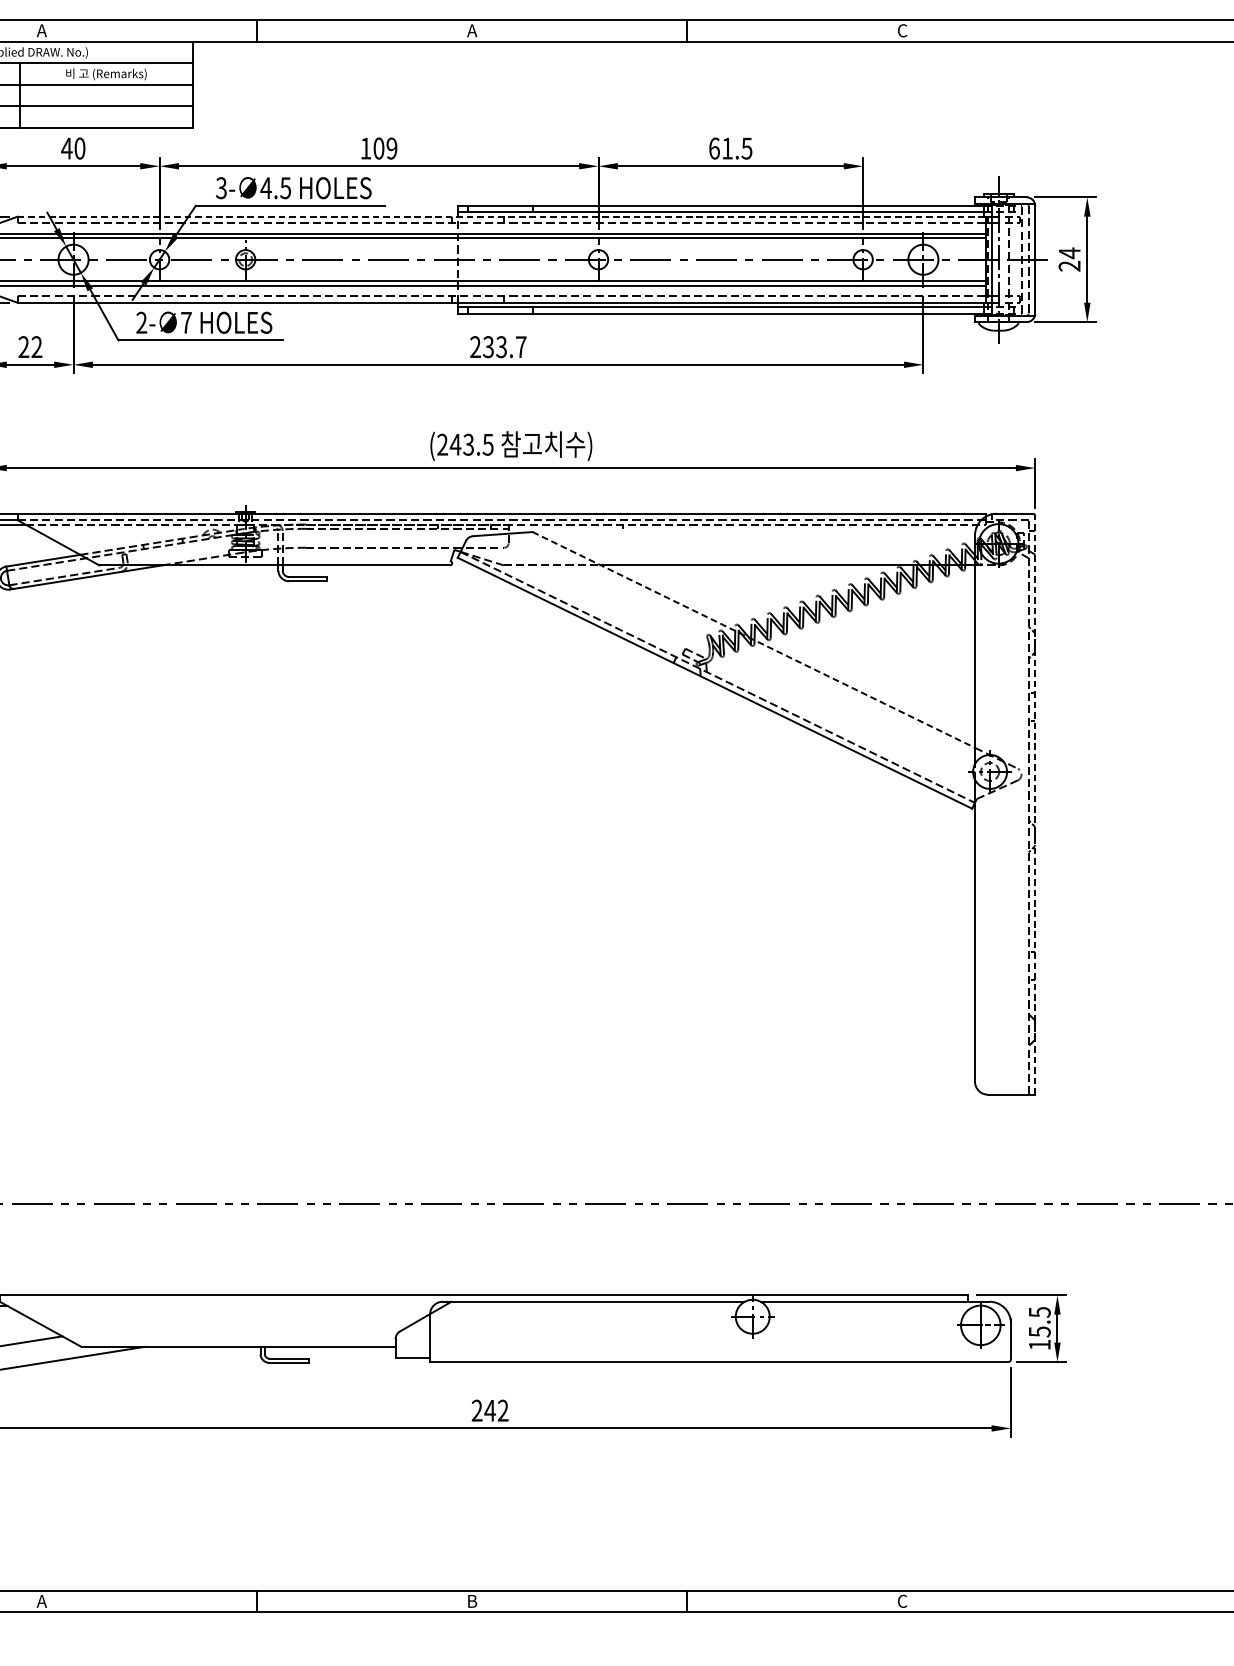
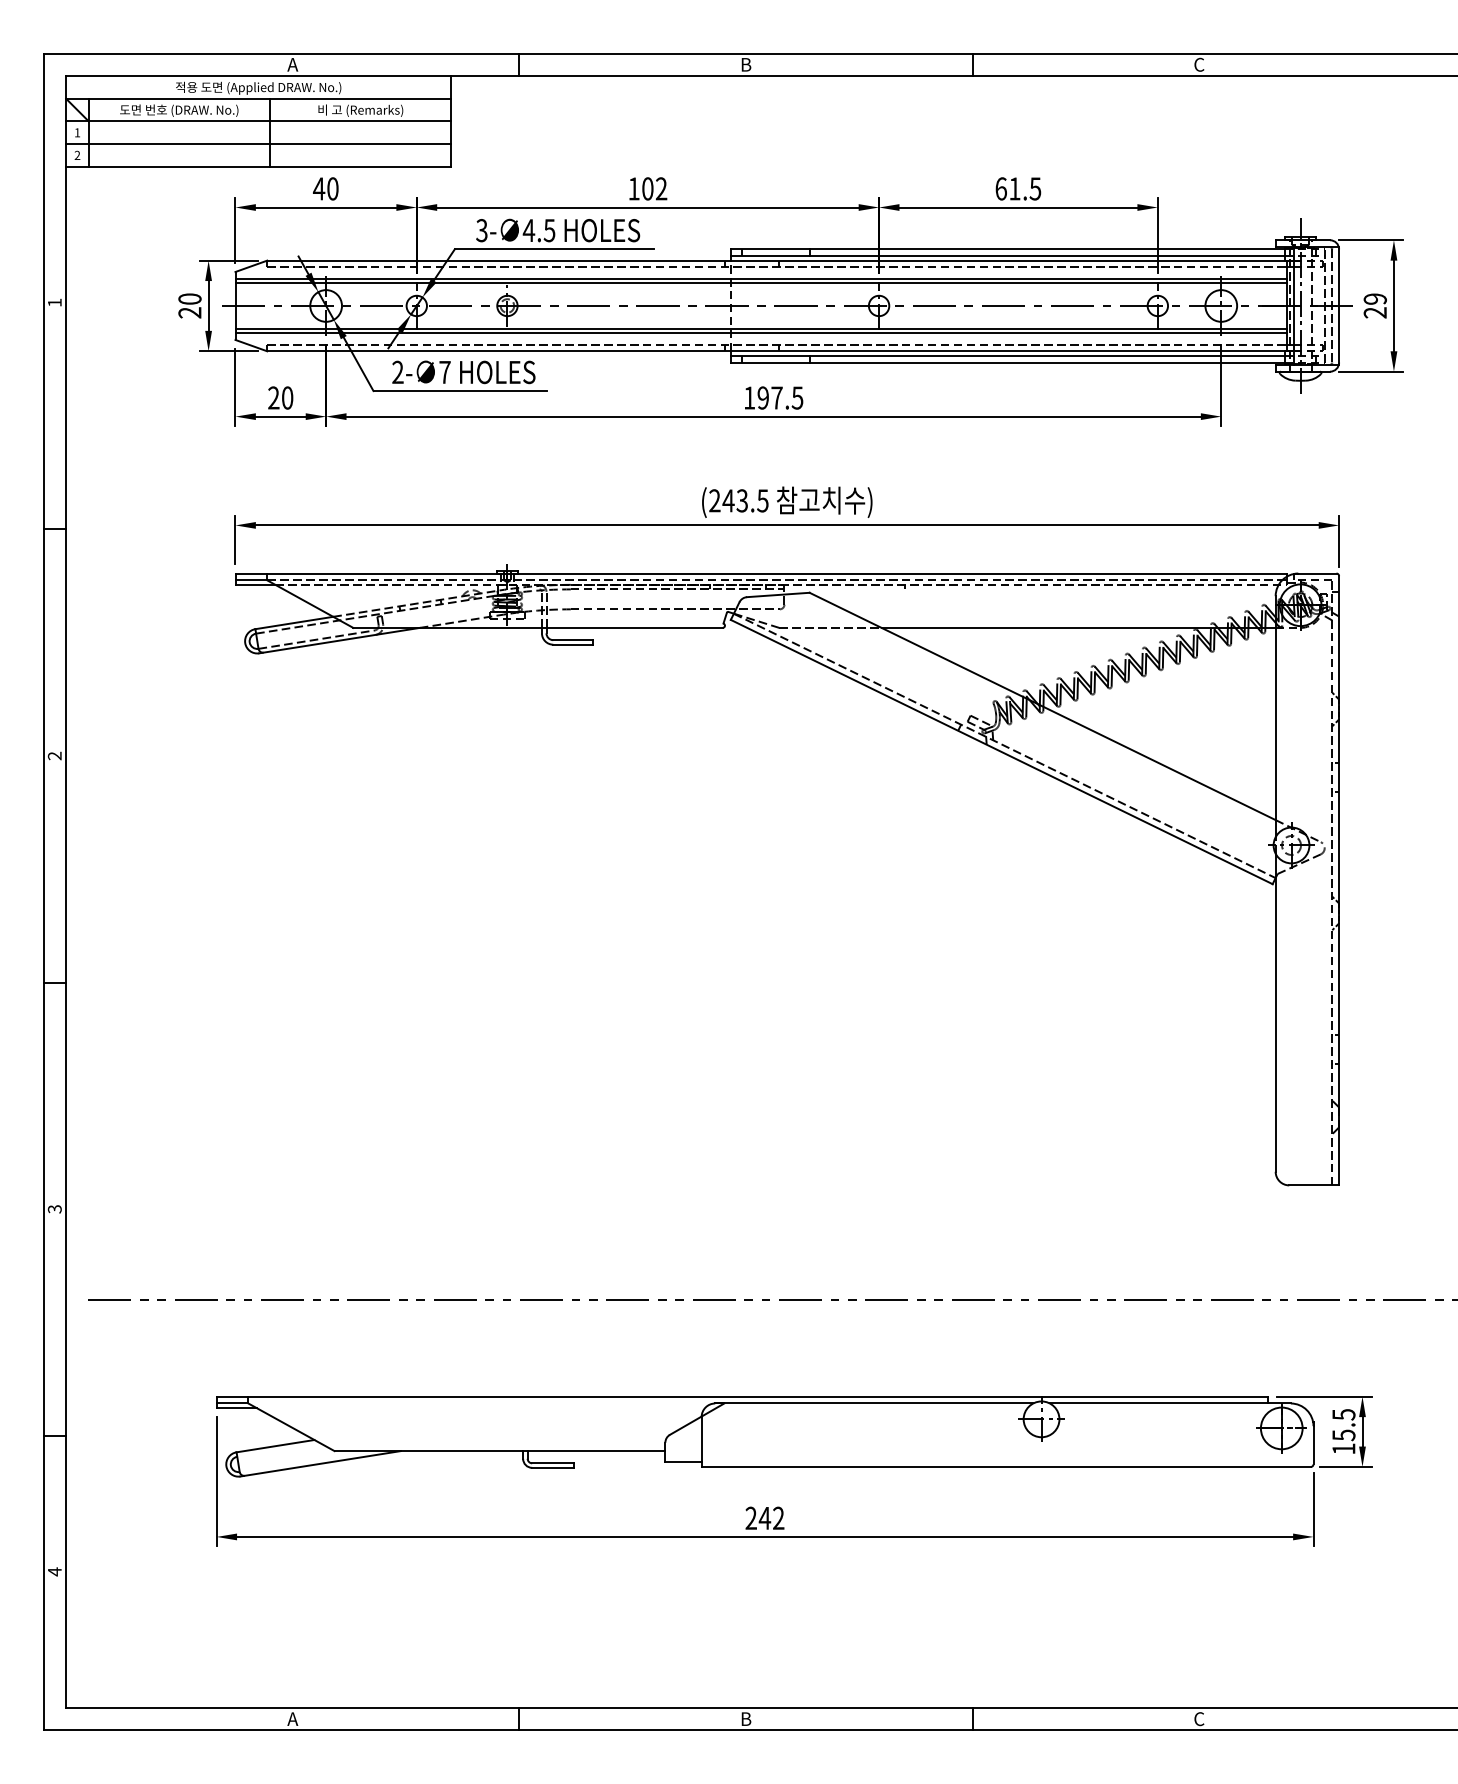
text: (471, 30) -> (745, 64), A -> B
text: (391, 148) -> (661, 188), 109 -> 102
line: (505, 216) -> (781, 260), dashed -> solid
text: (1068, 253) -> (1374, 299), 24 -> 29
text: (36, 346) -> (287, 397), 22 -> 20
text: (498, 346) -> (773, 397), 233.7 -> 197.5
line: (754, 639) -> (1043, 706), dashed -> solid
line: (1035, 805) -> (1339, 880), dashed -> solid

